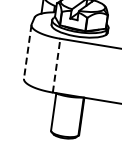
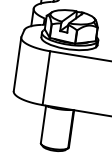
line: (27, 52) -> (17, 65), dashed -> solid
line: (56, 65) -> (46, 78), dashed -> solid

